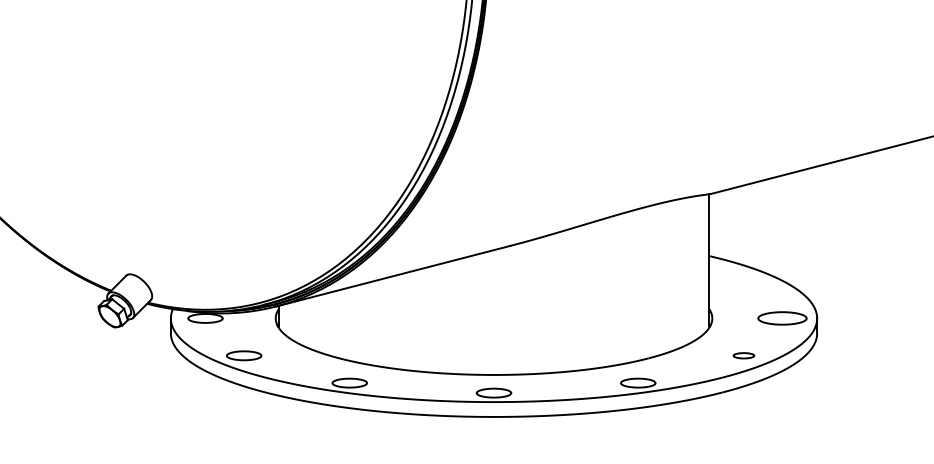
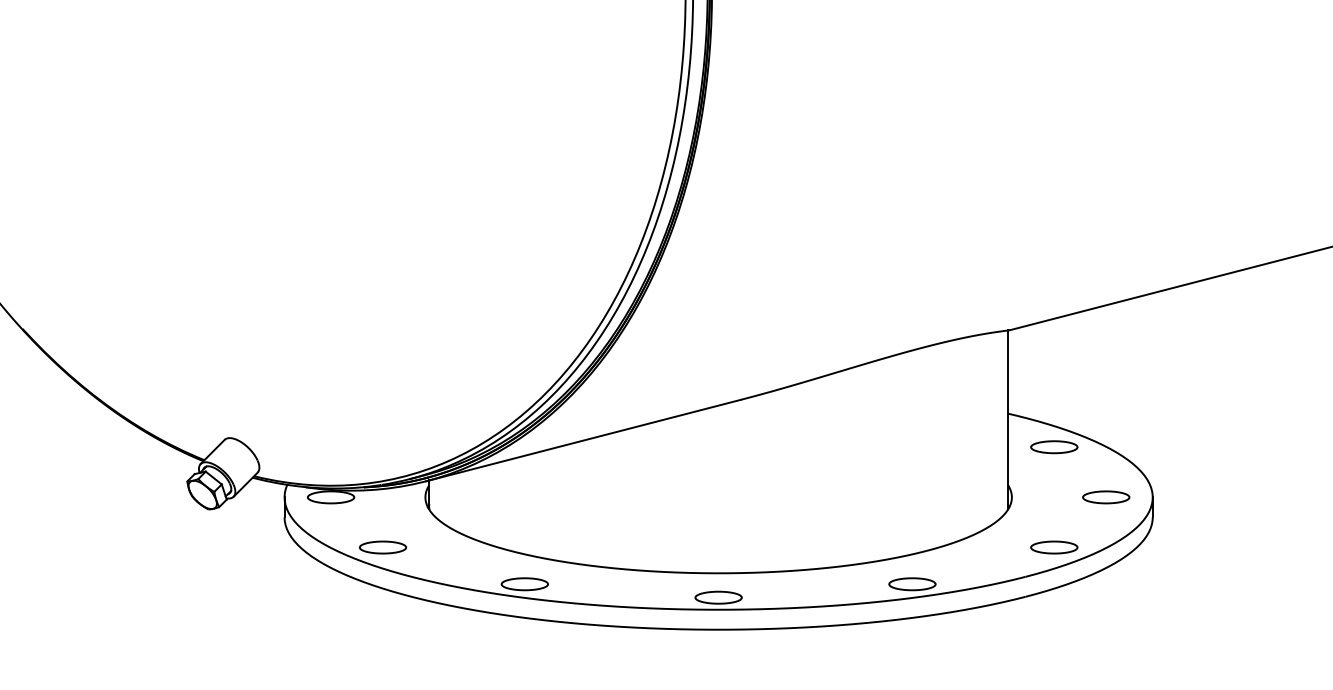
part: (744, 281) -> (1054, 447), added
part: (782, 318) -> (1106, 497), size x0.71
part: (744, 355) -> (1054, 547), size x1.67

